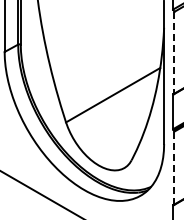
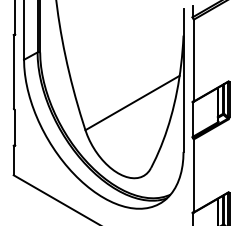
line: (174, 52) -> (193, 60), dashed -> solid
line: (174, 168) -> (193, 176), dashed -> solid

